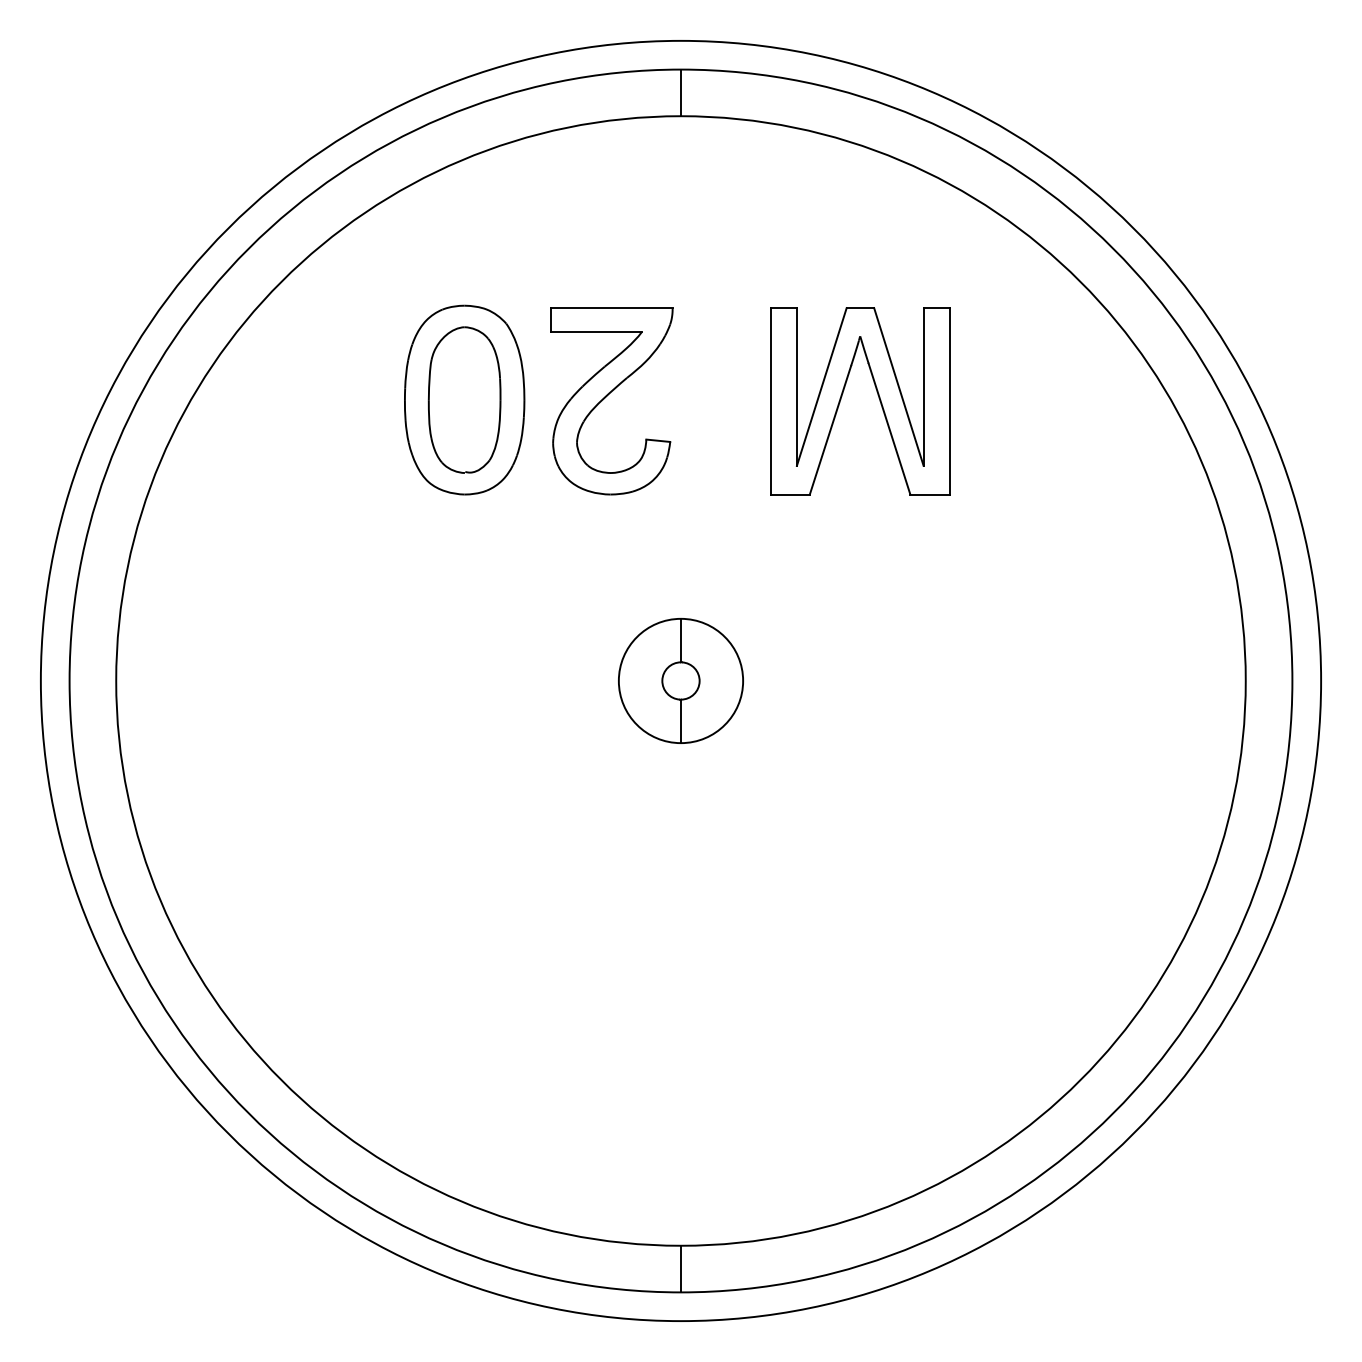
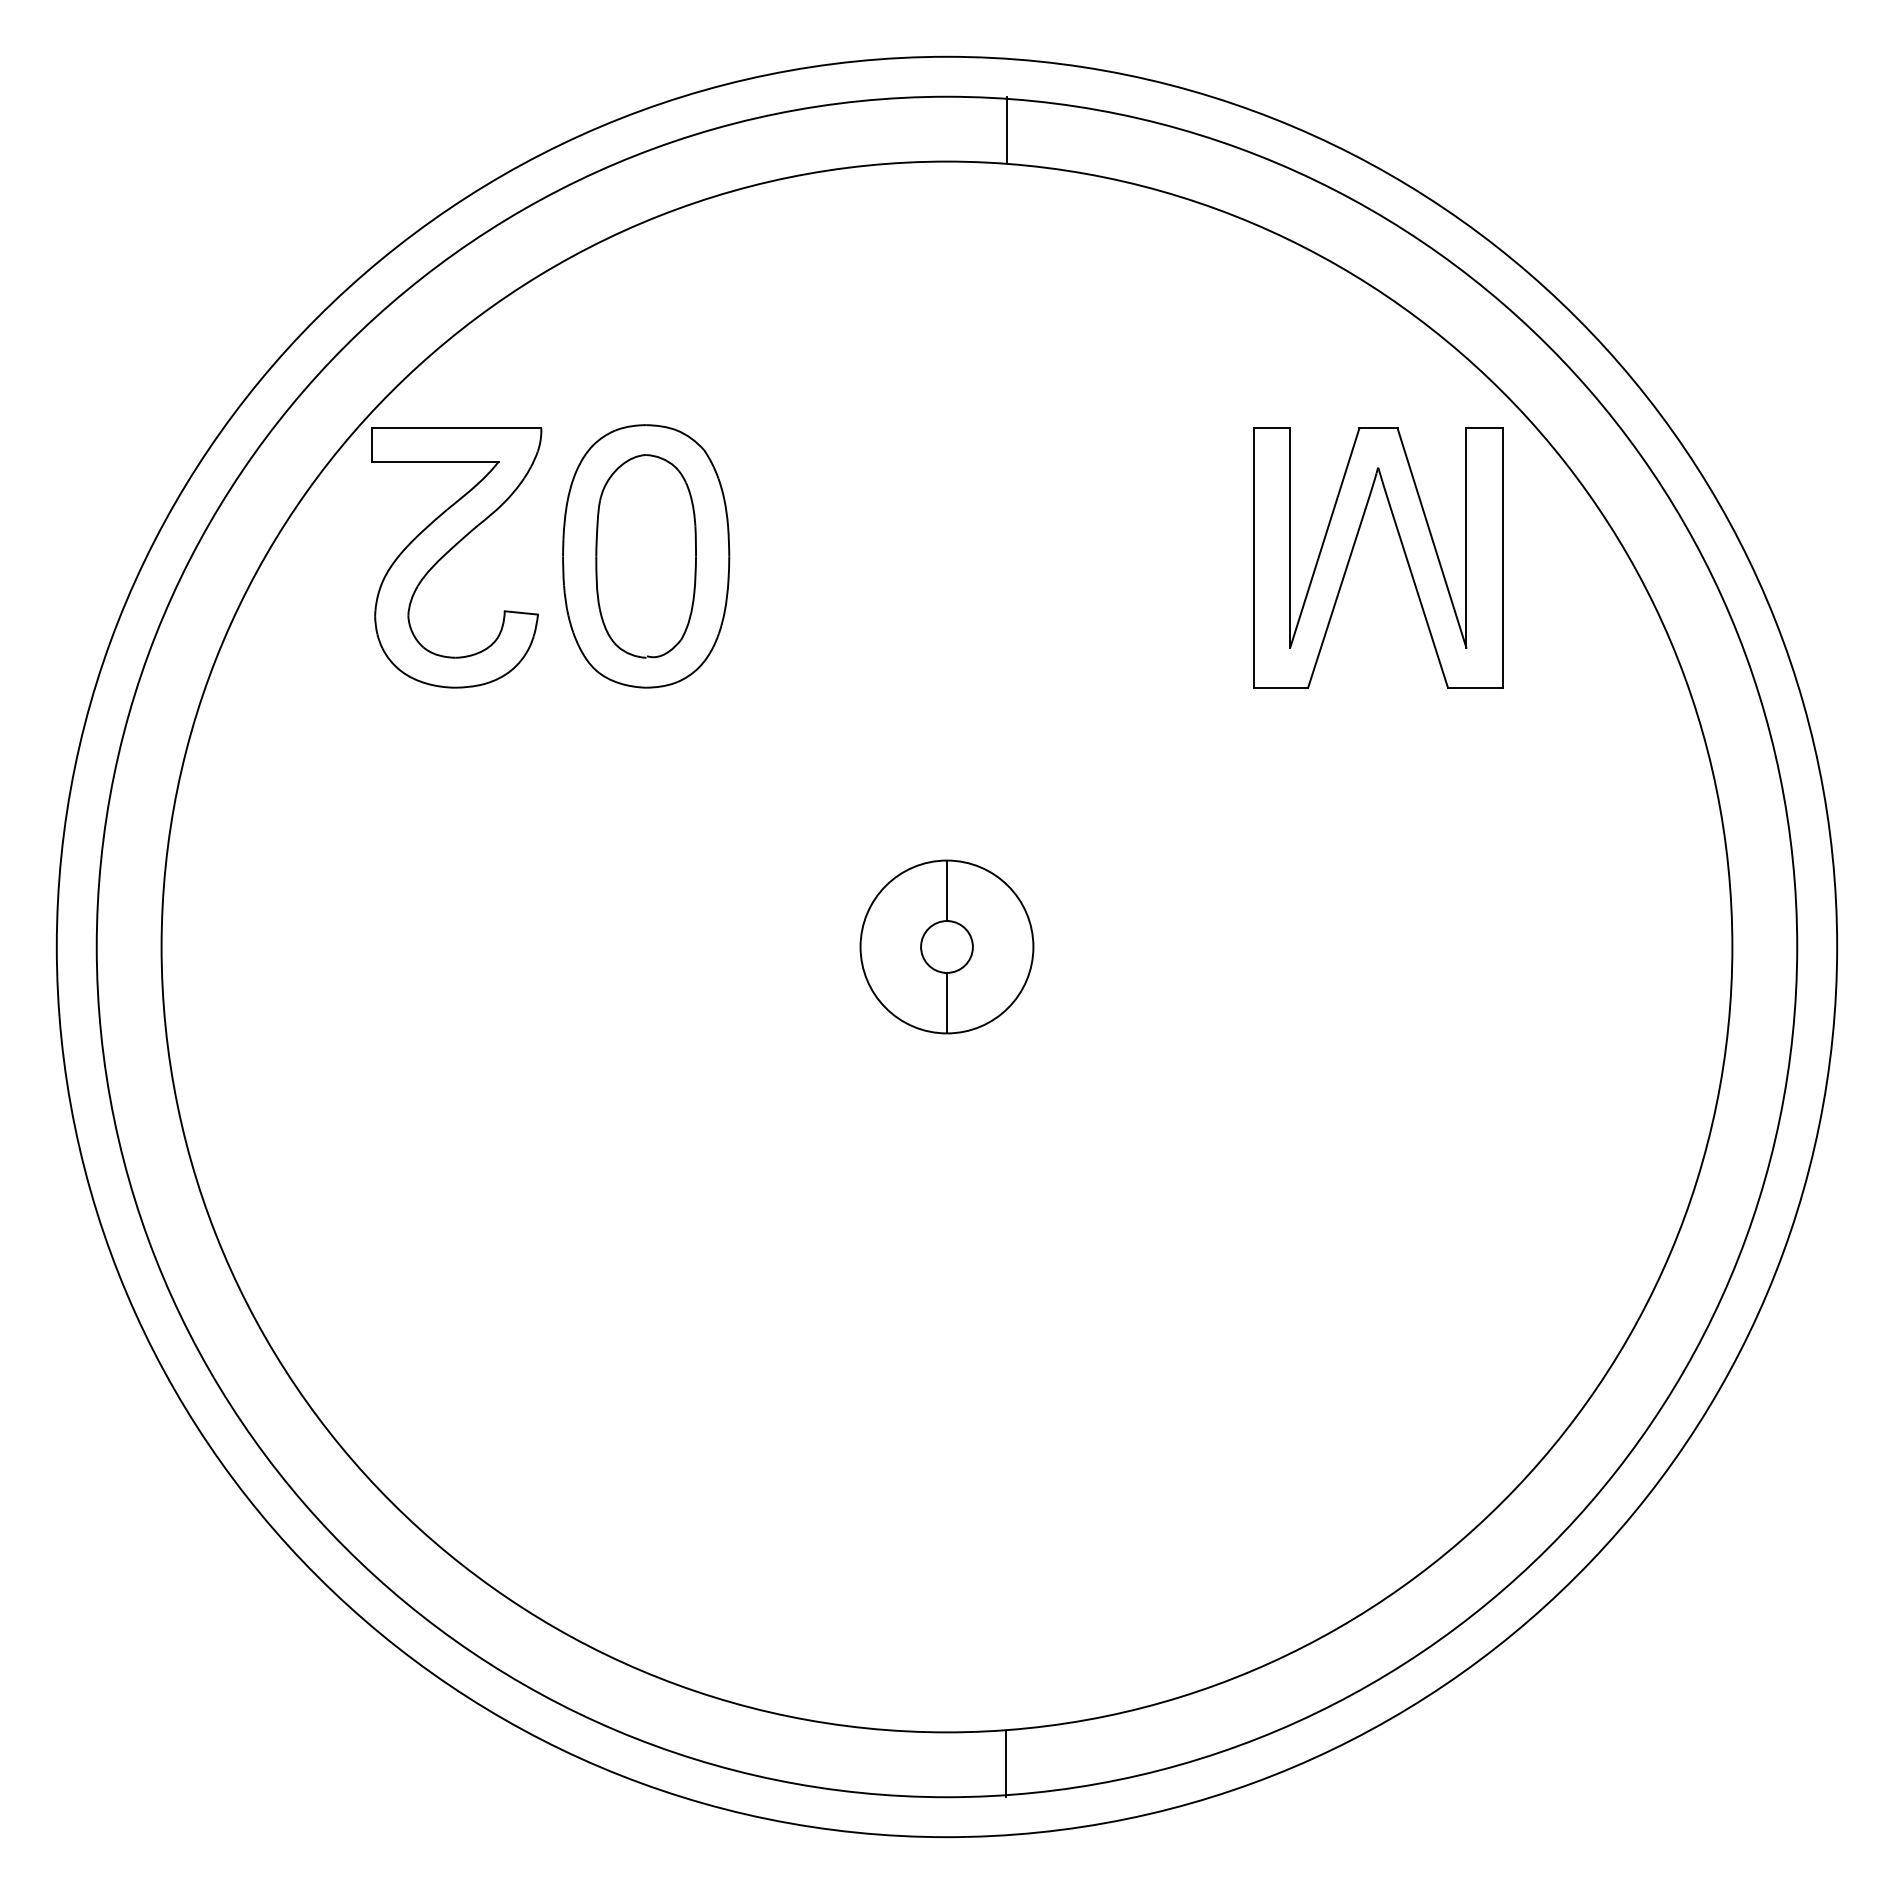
line: (680, 92) -> (1006, 128), moved
part: (607, 396) -> (450, 551), moved
part: (878, 397) -> (1403, 552), moved
line: (680, 1268) -> (1005, 1764), moved

